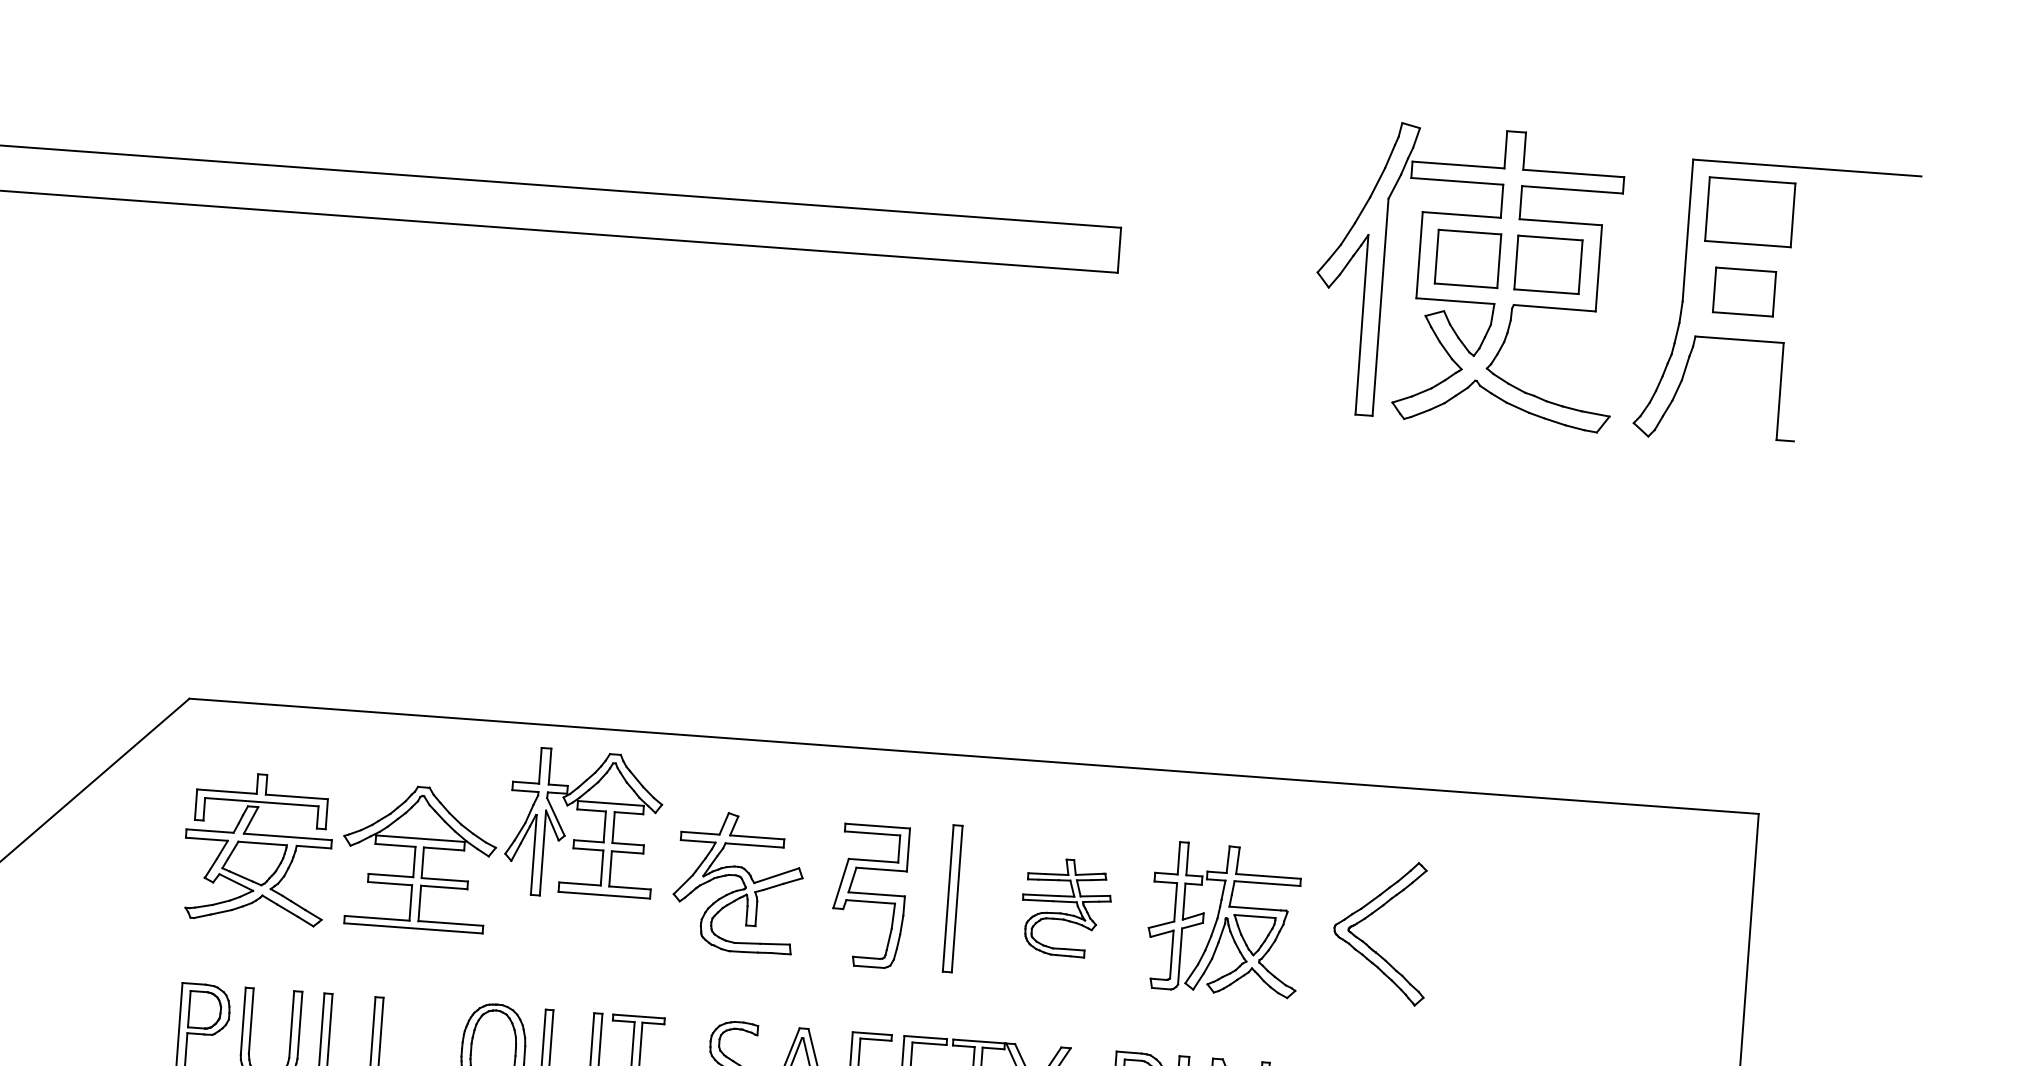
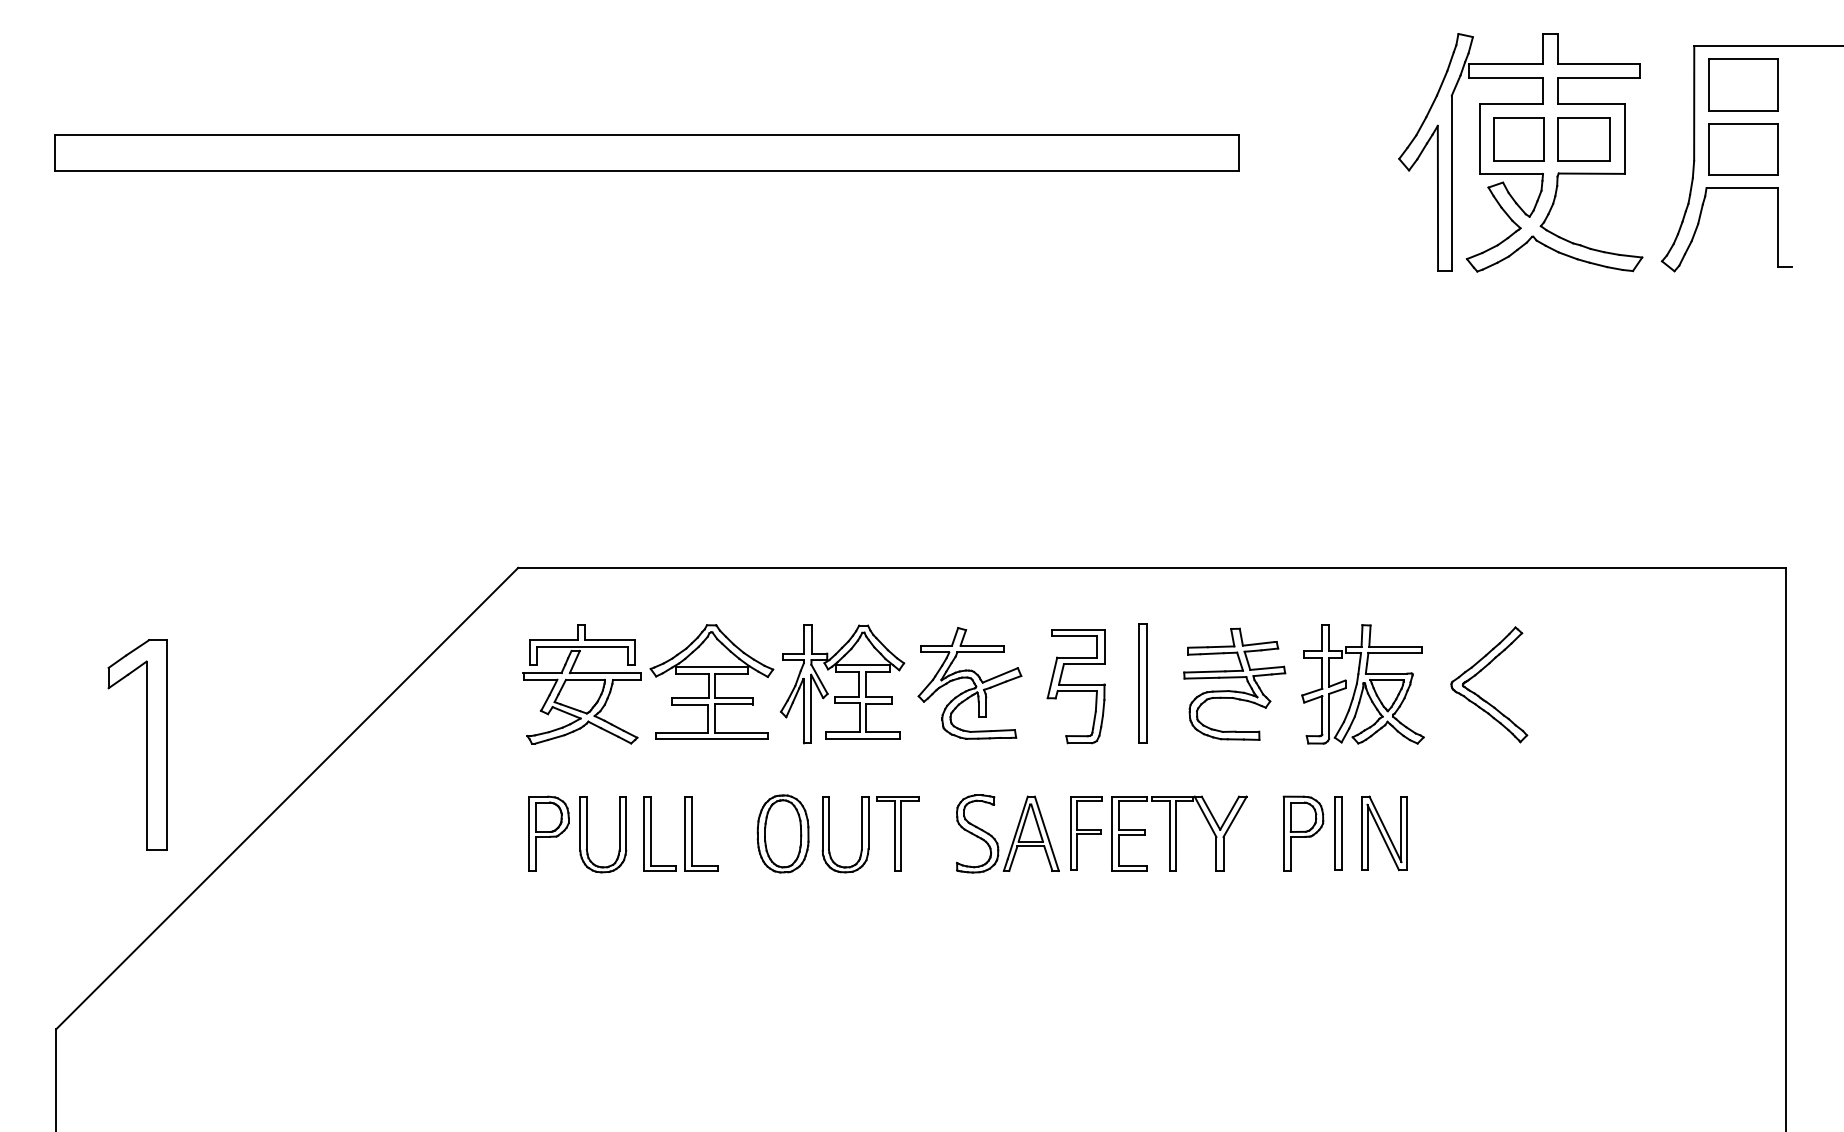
part: (1744, 292) -> (1743, 149), size x1.43
part: (585, 810) -> (842, 672), moved
part: (1065, 906) -> (1234, 683), size x1.43

